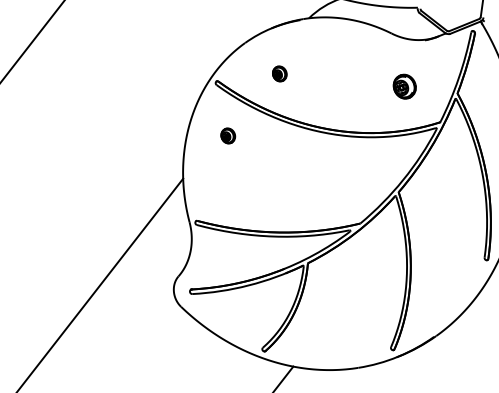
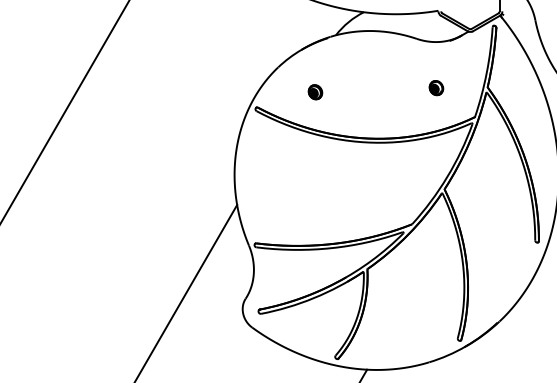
part: (404, 87) -> (436, 88), size x0.62
part: (228, 136) -> (274, 158), removed

